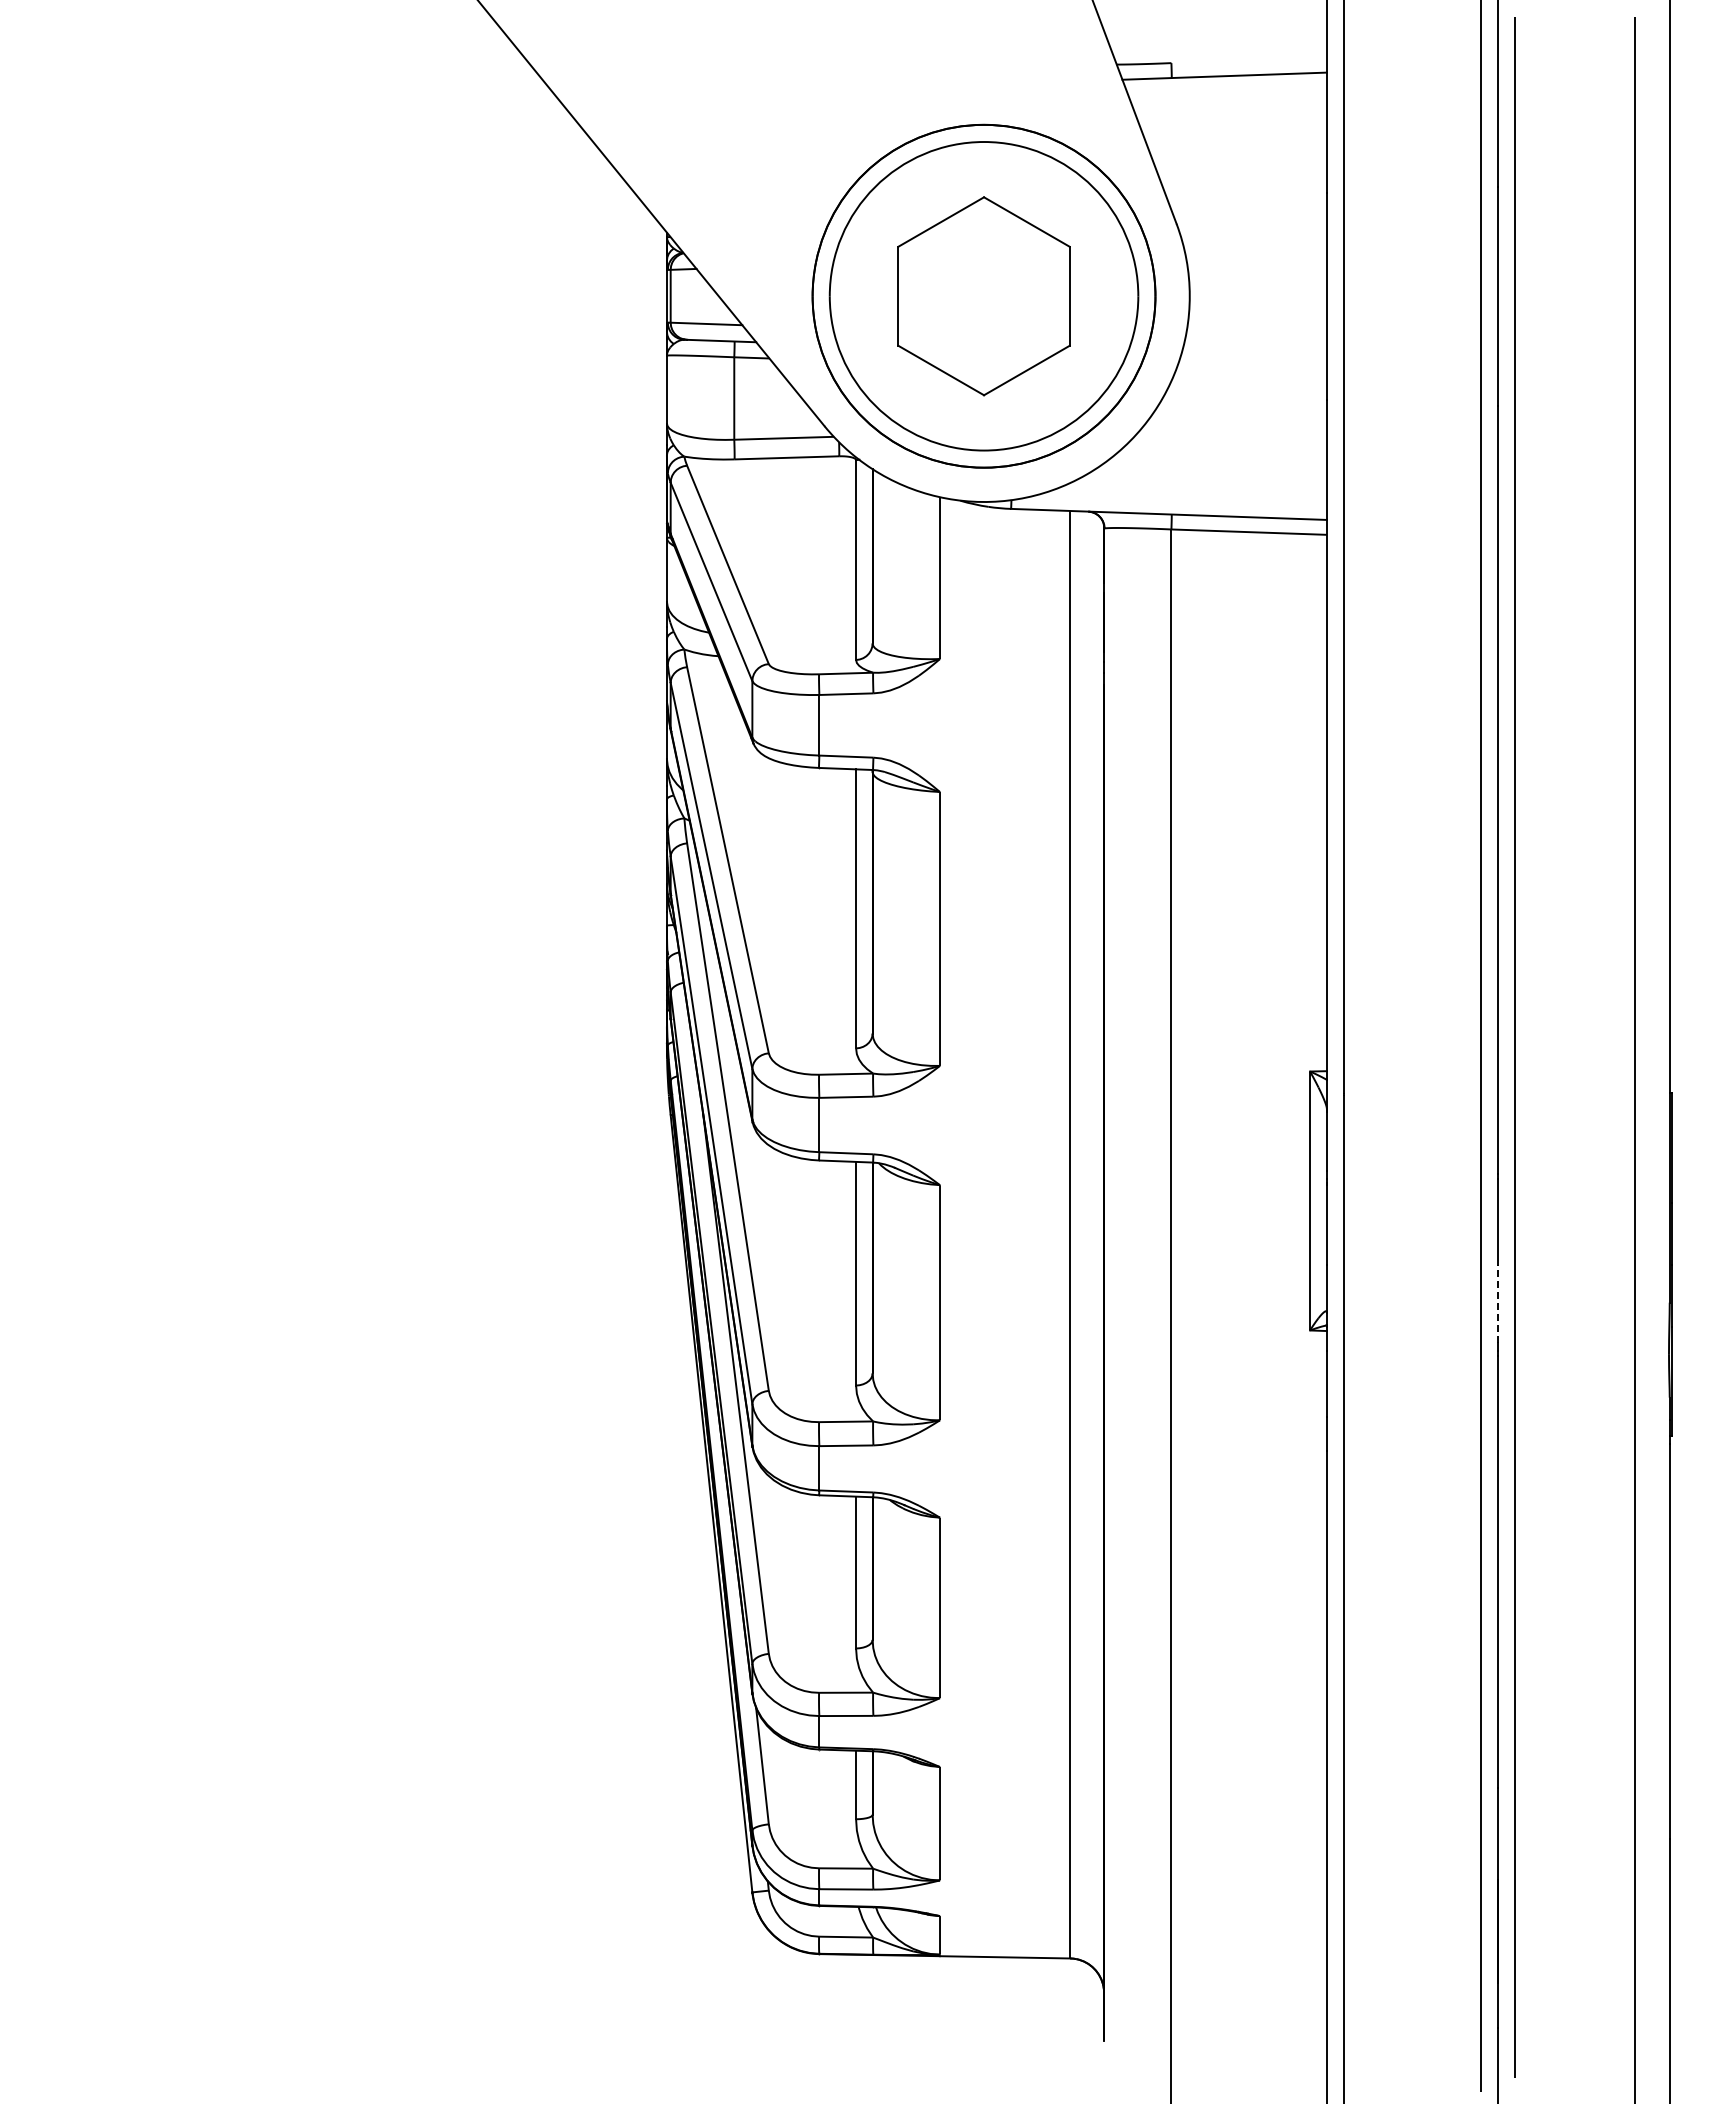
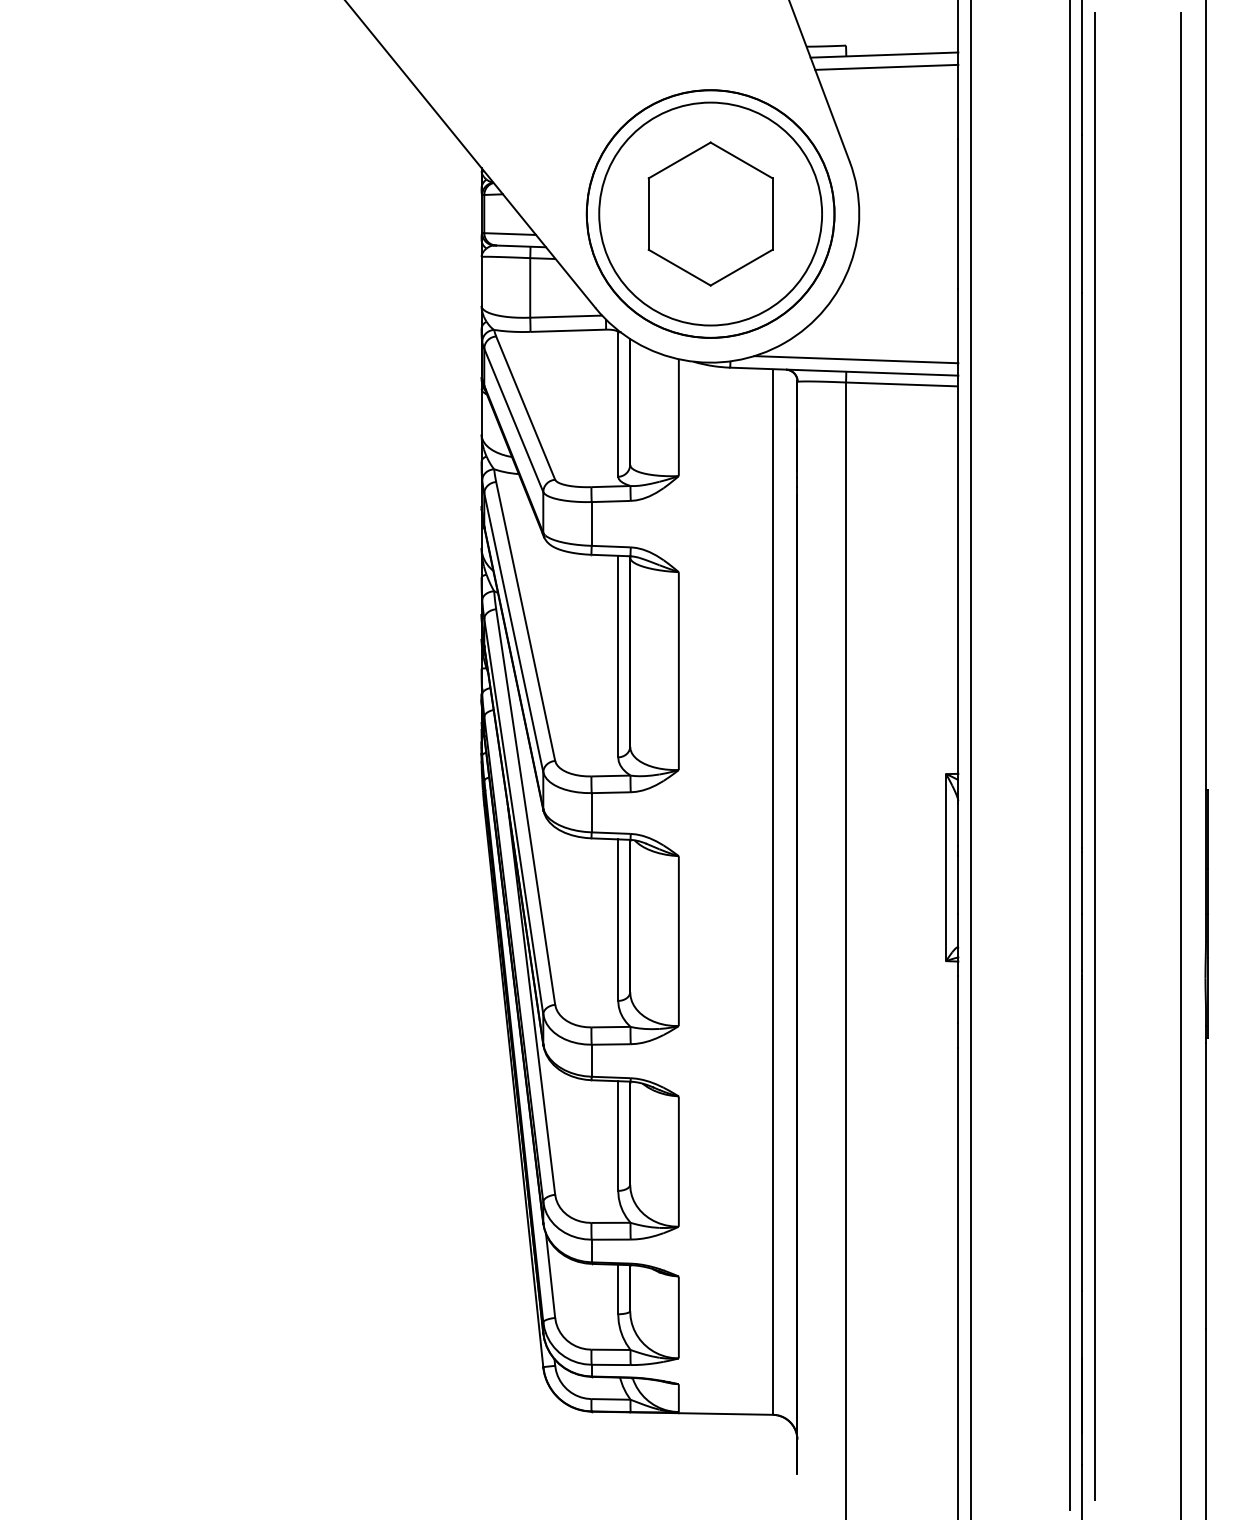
line: (1227, 92) -> (886, 66), added
line: (1185, 497) -> (856, 359), added
line: (1498, 1303) -> (1082, 941), dashed -> solid

